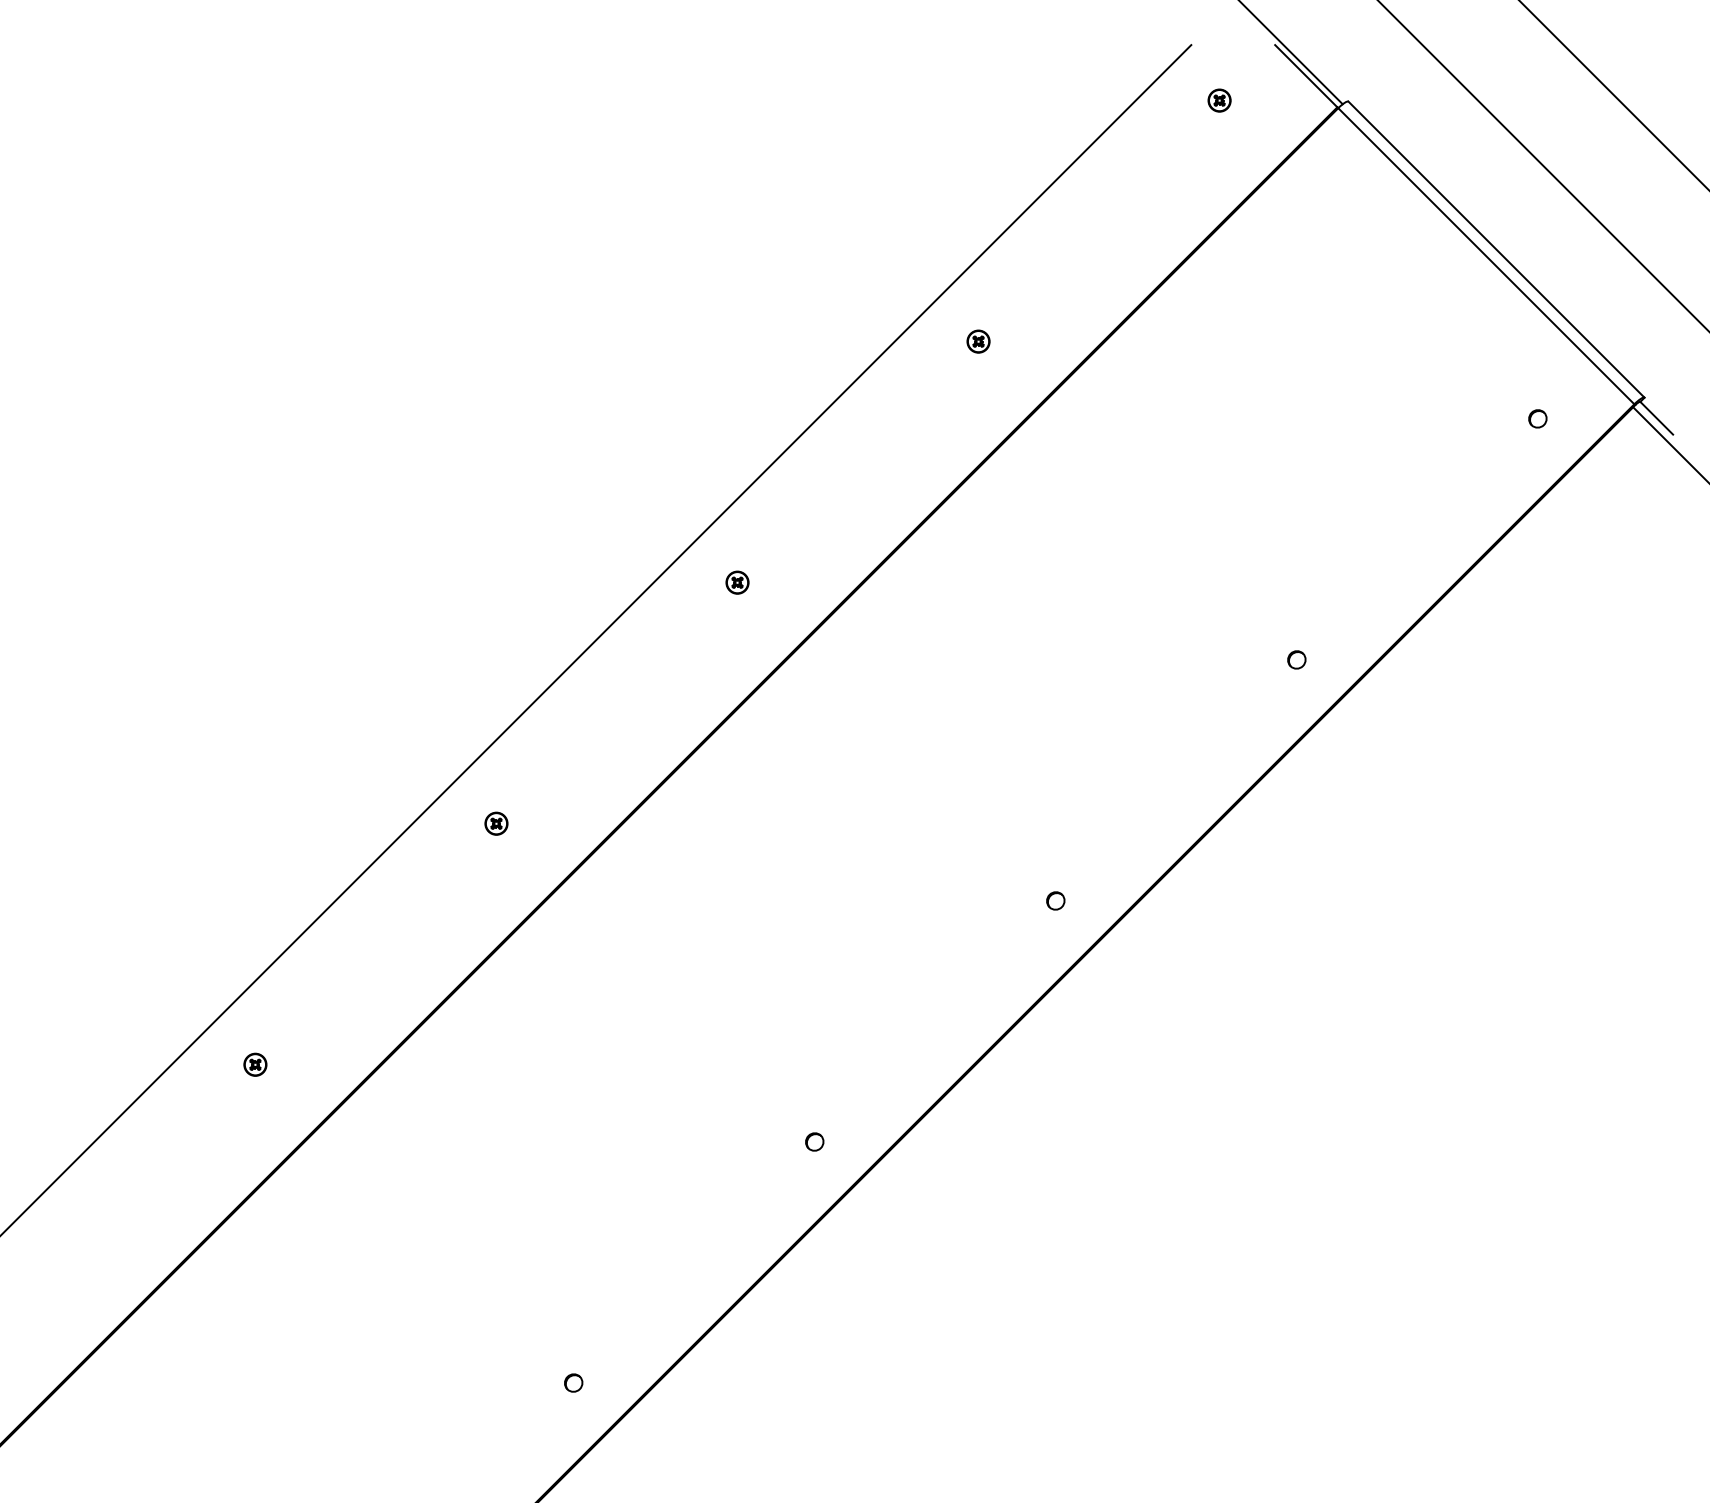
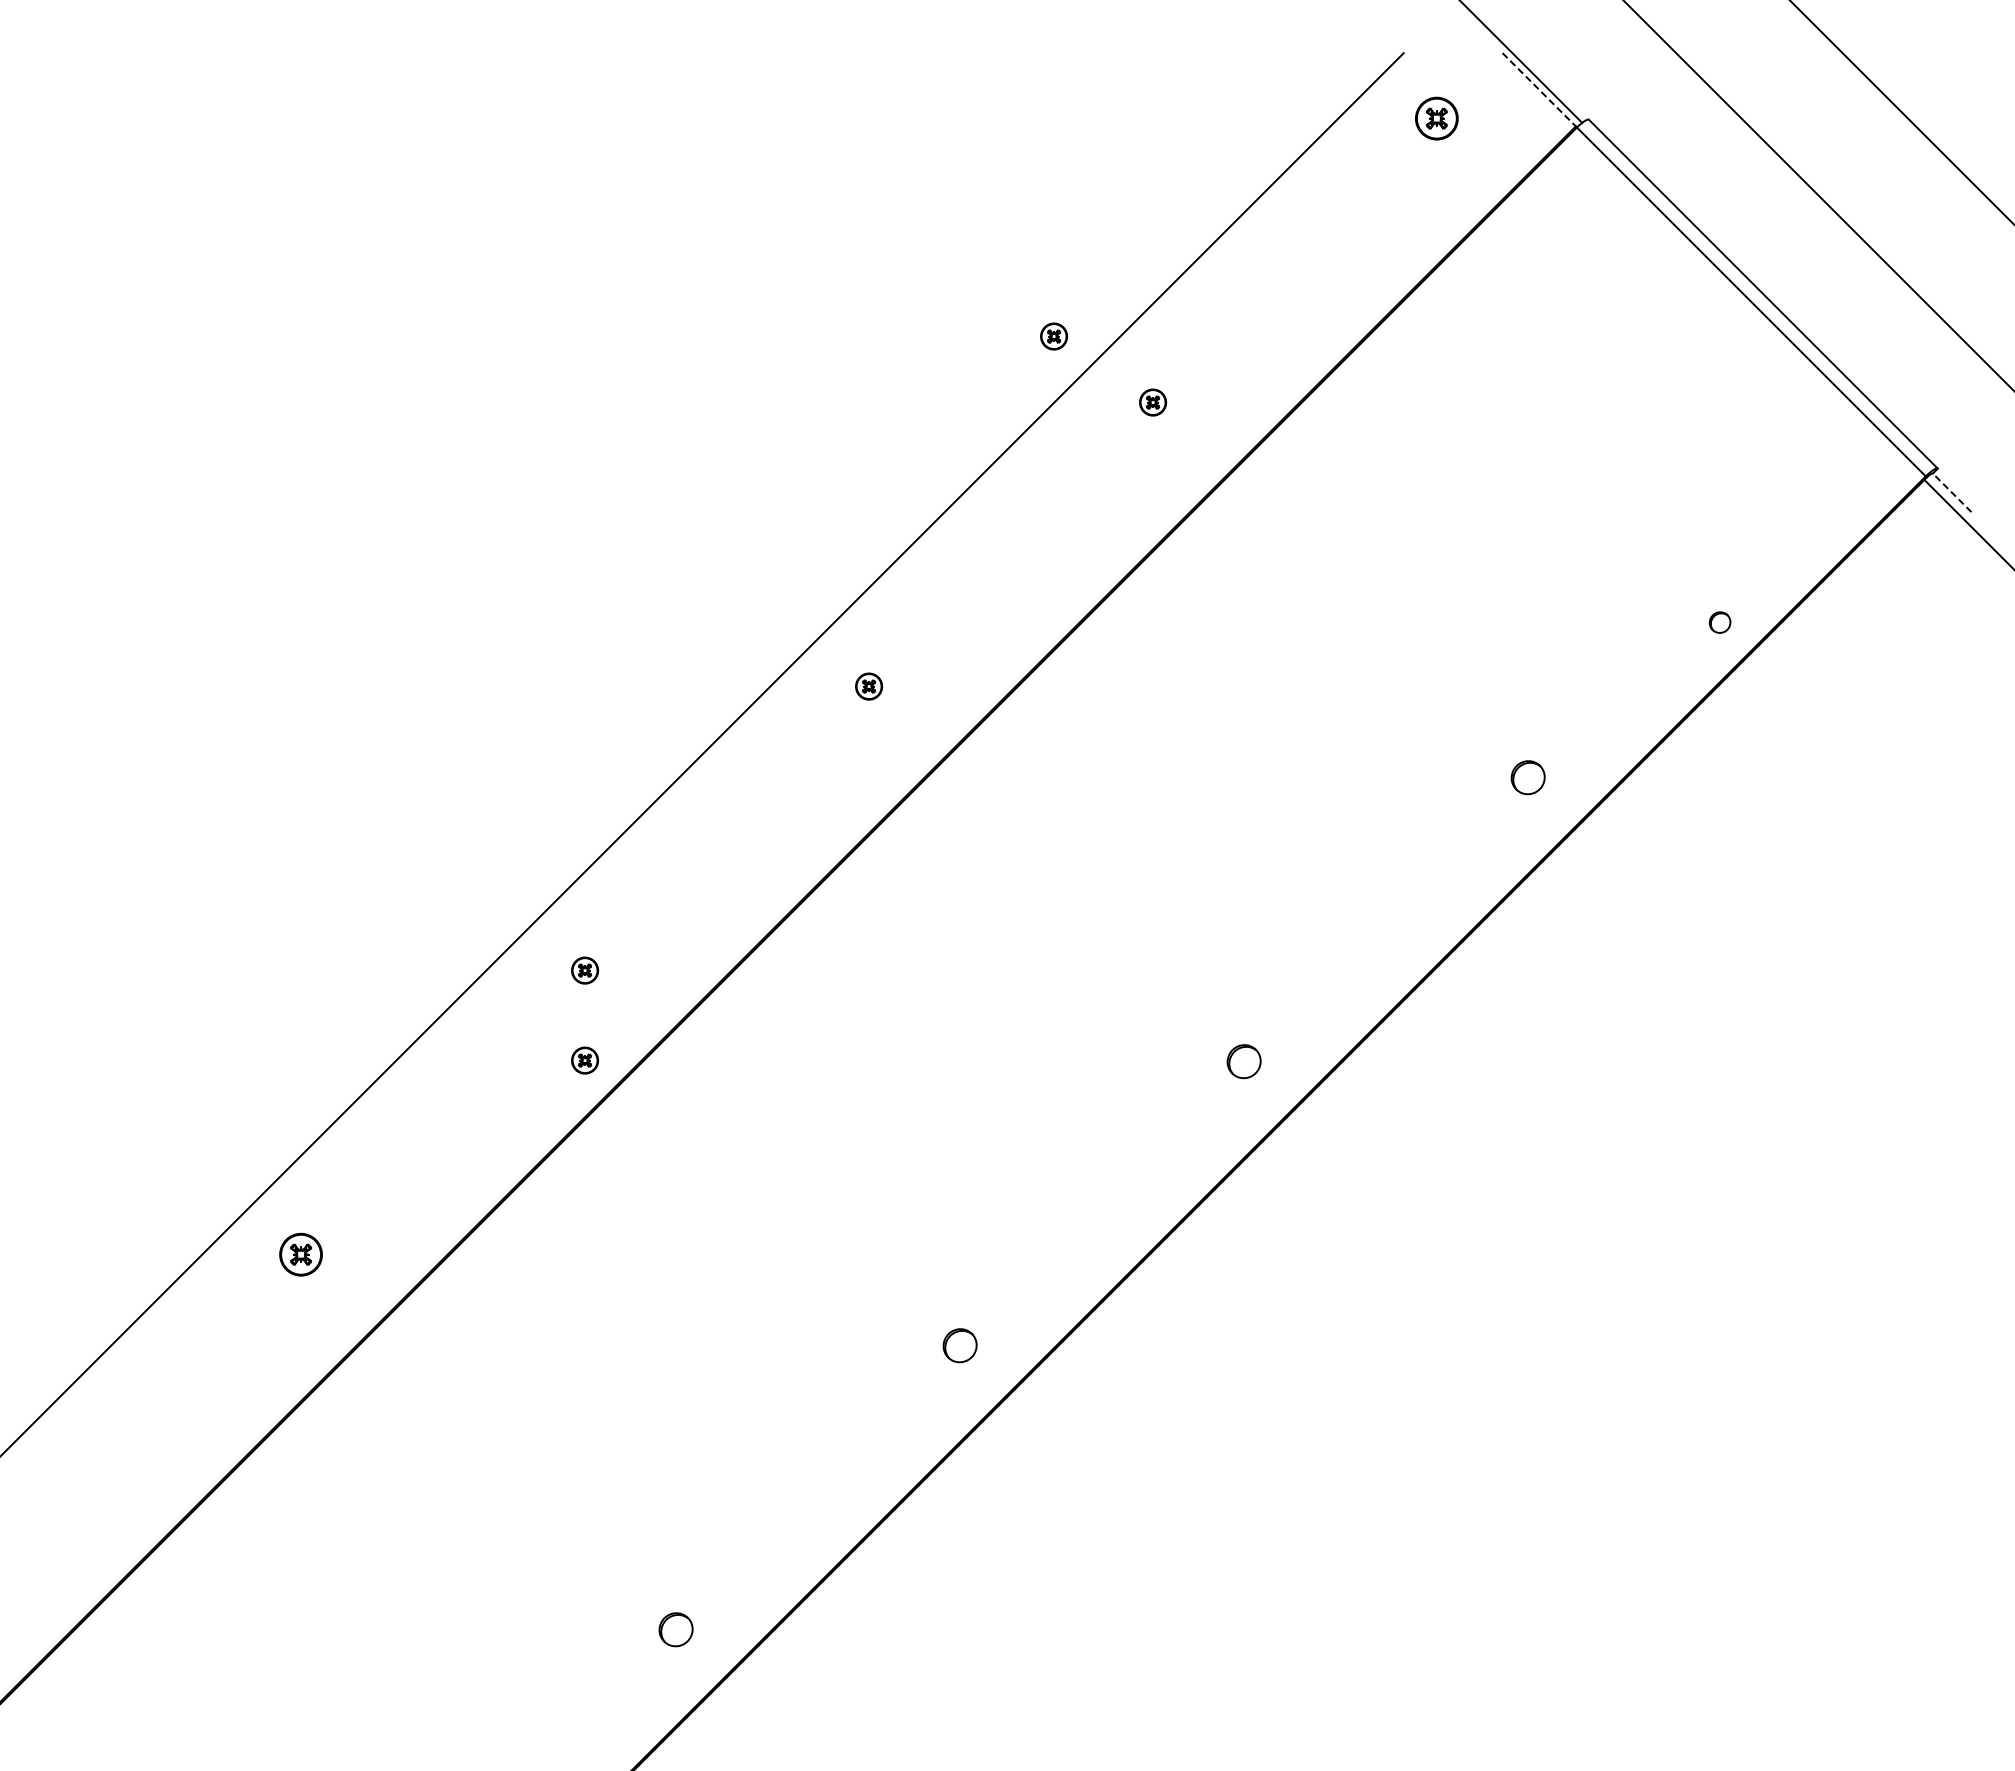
line: (1306, 75) -> (1539, 89), solid -> dashed
part: (1219, 100) -> (1437, 118), size x1.6
part: (894, 285) -> (1054, 336), added
line: (1656, 417) -> (1951, 492), solid -> dashed
part: (1537, 418) -> (1719, 622), moved
part: (1296, 659) -> (1527, 777), size x1.6
part: (495, 900) -> (584, 1060), added
part: (1055, 900) -> (1243, 1061), size x1.6
part: (254, 1064) -> (300, 1254), size x1.6
part: (814, 1141) -> (959, 1345), size x1.6
part: (573, 1382) -> (675, 1629), size x1.6

